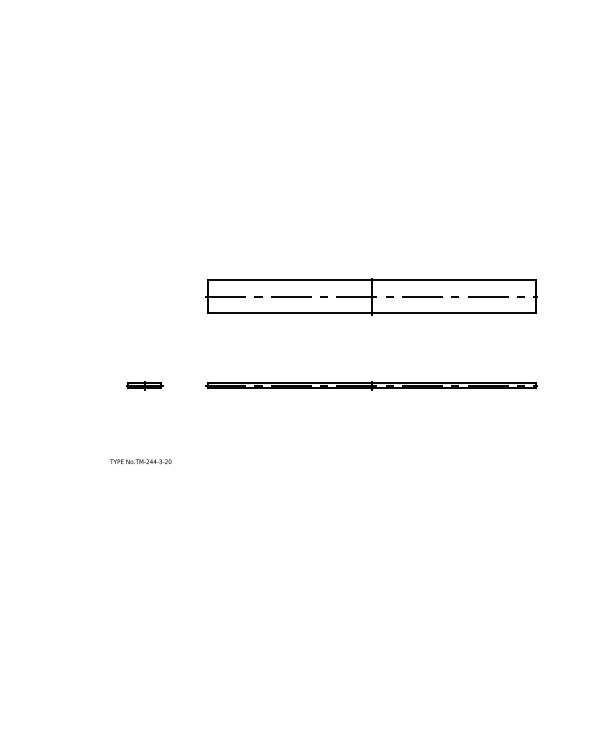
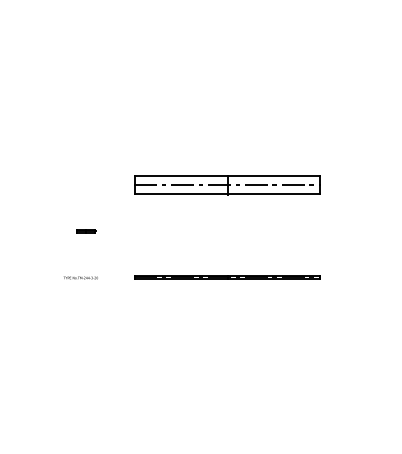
line: (145, 386) -> (86, 231), moved
line: (371, 386) -> (227, 277), moved
text: (140, 460) -> (80, 277), moved

